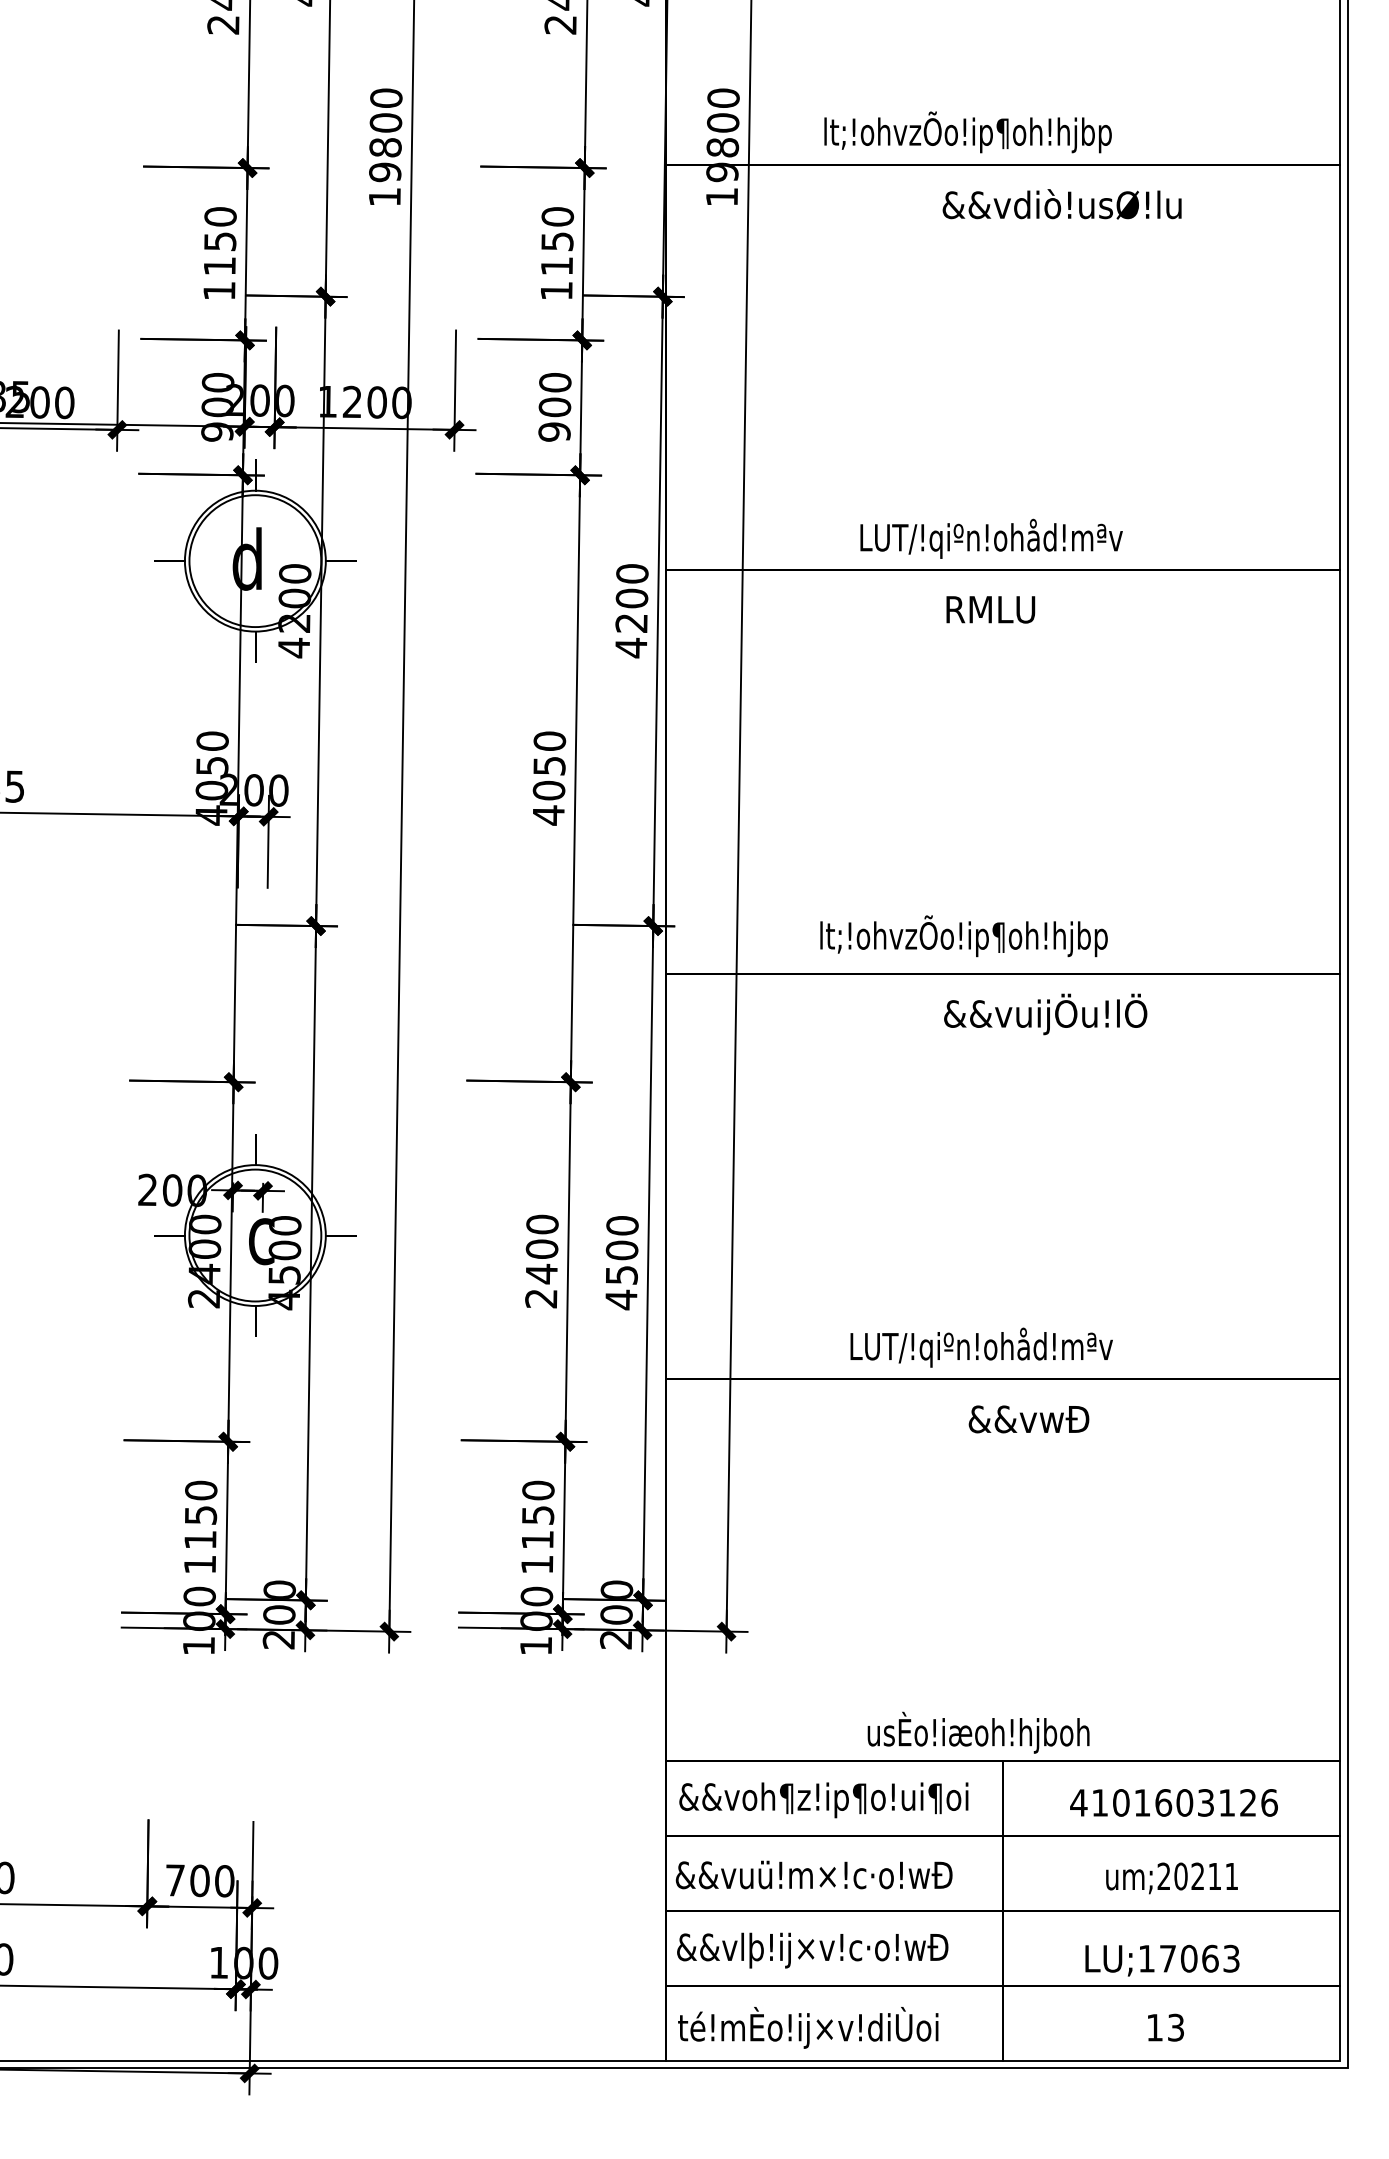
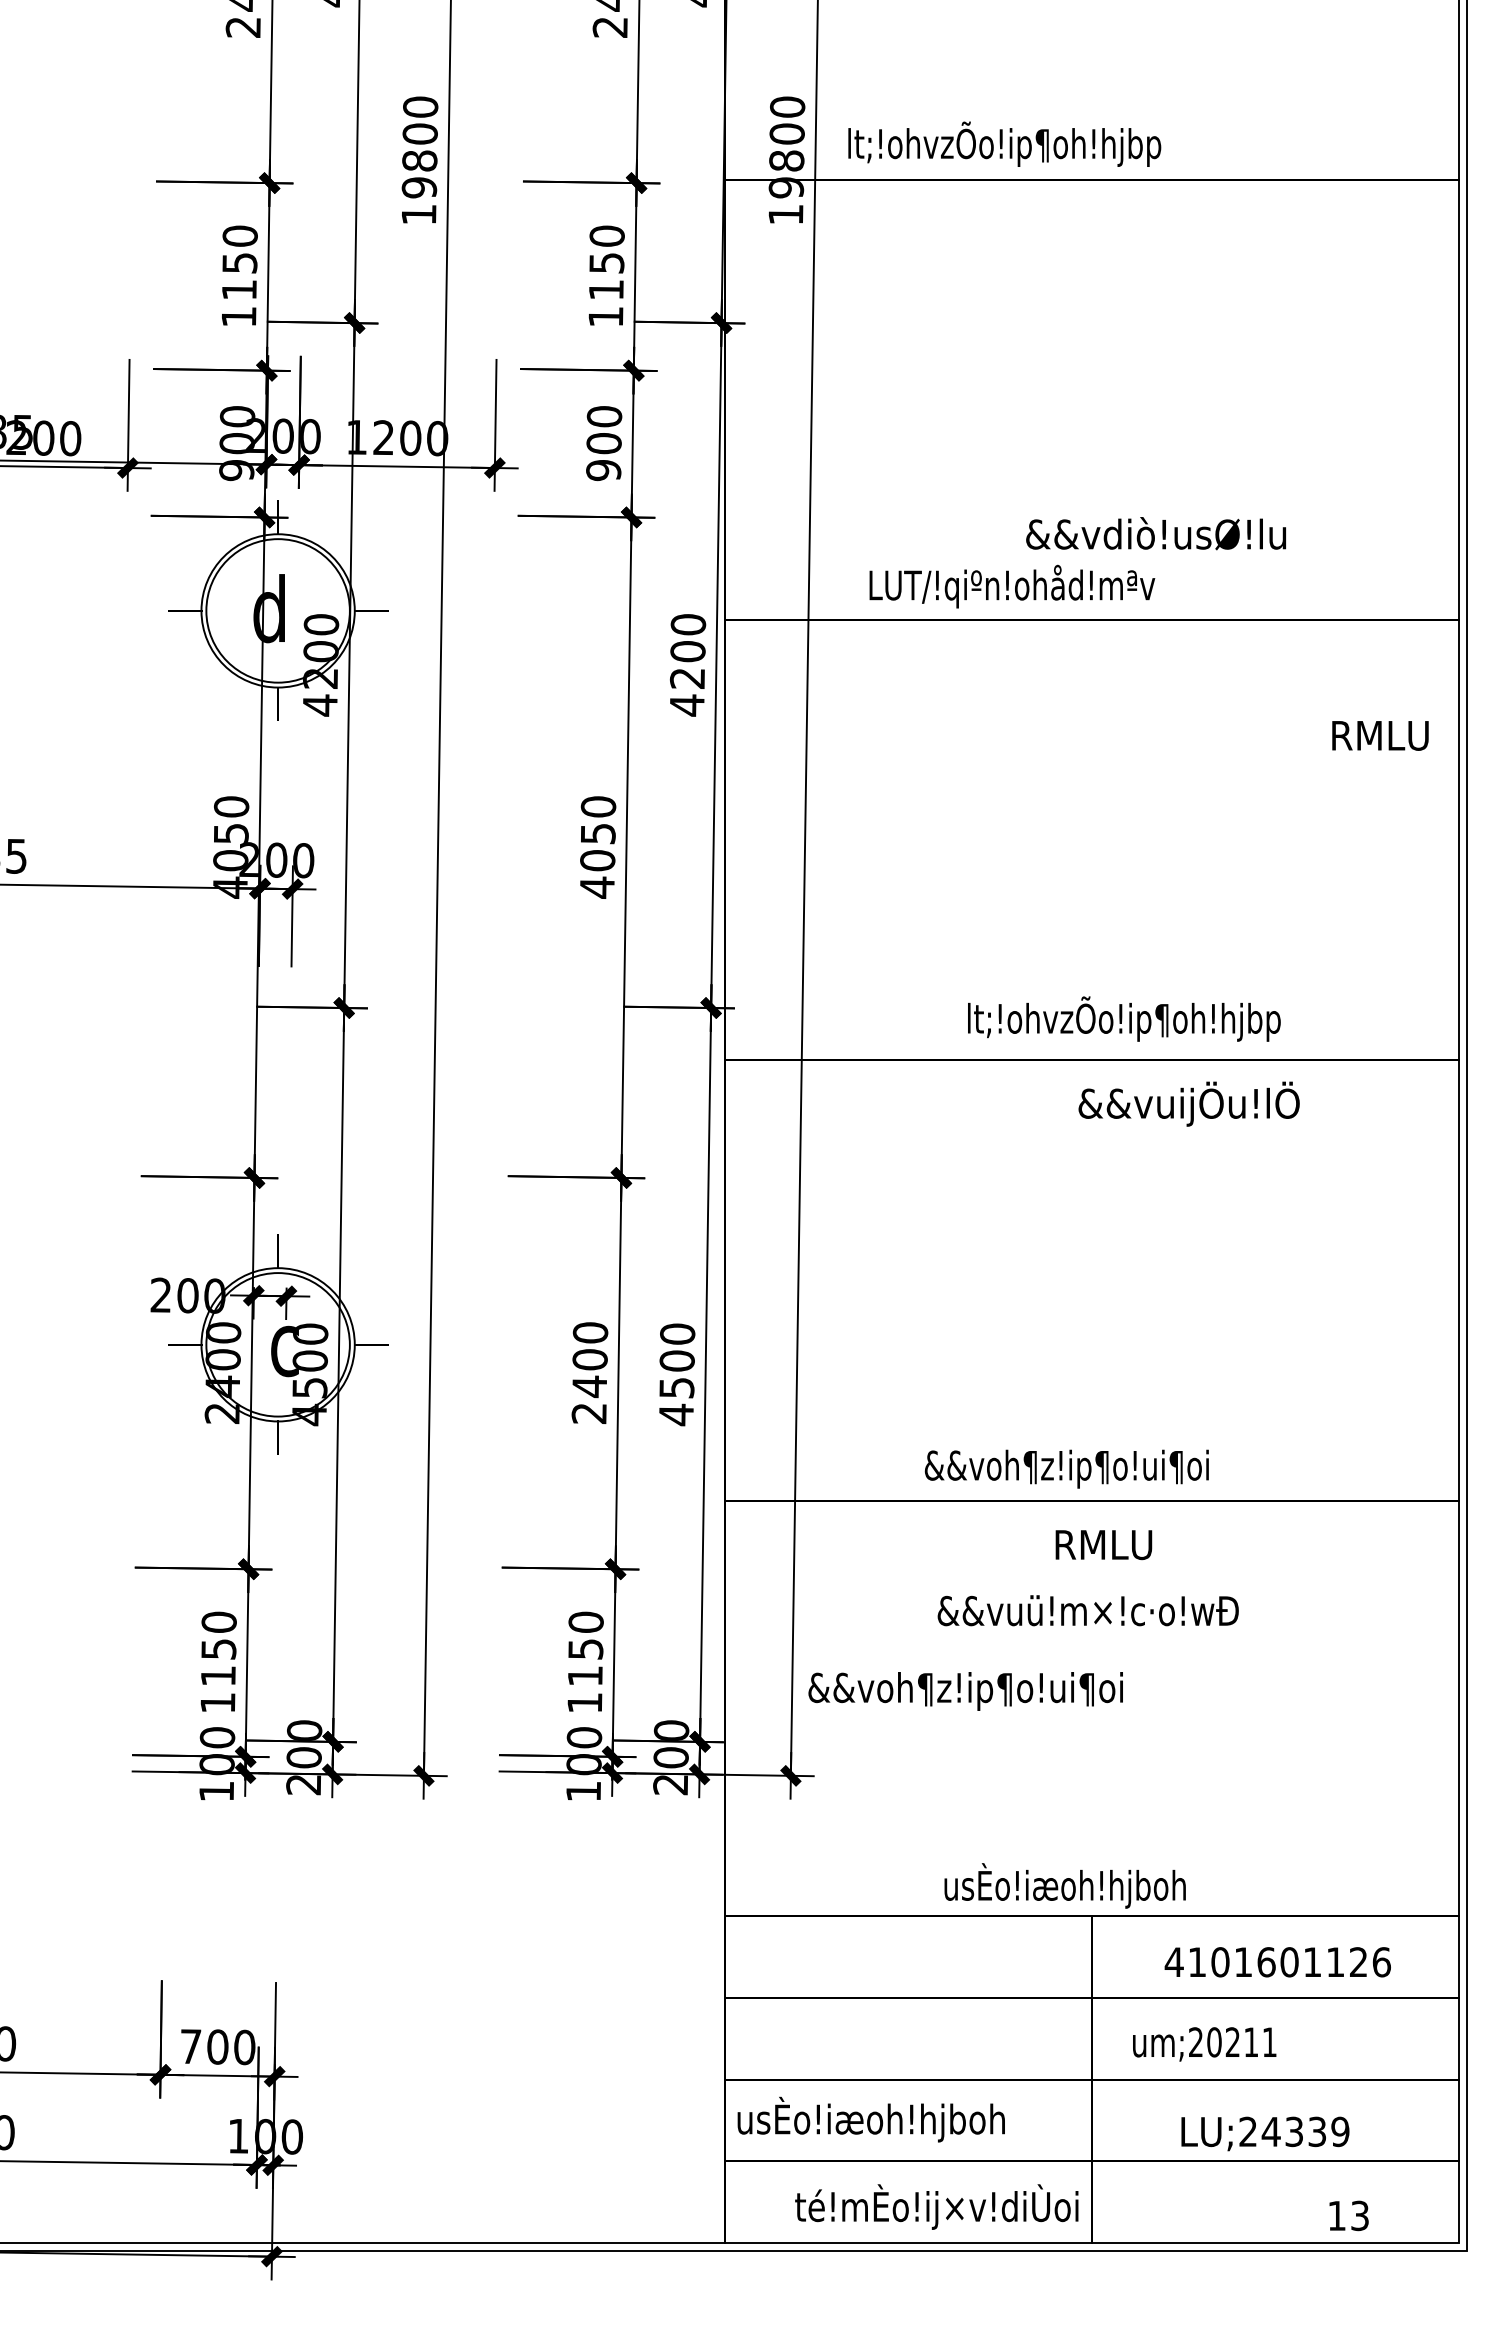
text: (967, 131) -> (1004, 143), moved
text: (1061, 204) -> (1155, 533), moved
text: (991, 538) -> (1012, 586), moved
text: (990, 609) -> (1380, 735), moved
text: (964, 935) -> (1124, 1018), moved
text: (1045, 1013) -> (1188, 1103), moved
text: (980, 1347) -> (1067, 1466), LUT/!qiºn!ohåd!mªv -> &&voh¶z!ip¶o!ui¶oi
text: (1028, 1419) -> (1119, 1544), &&vwÐ -> RMLU
text: (823, 1800) -> (965, 1691), moved
text: (1205, 1803) -> (1312, 1962), 4101603126 -> 4101601126
text: (813, 1874) -> (1087, 1610), moved
text: (1171, 1878) -> (1204, 2044), moved
text: (812, 1947) -> (884, 2119), &&vlþ!ij×v!c·o!wÐ -> usÈo!iæoh!hjboh
text: (1189, 1958) -> (1294, 2131), LU;17063 -> LU;24339
text: (807, 2027) -> (936, 2206), moved
text: (1165, 2027) -> (1348, 2215), moved

